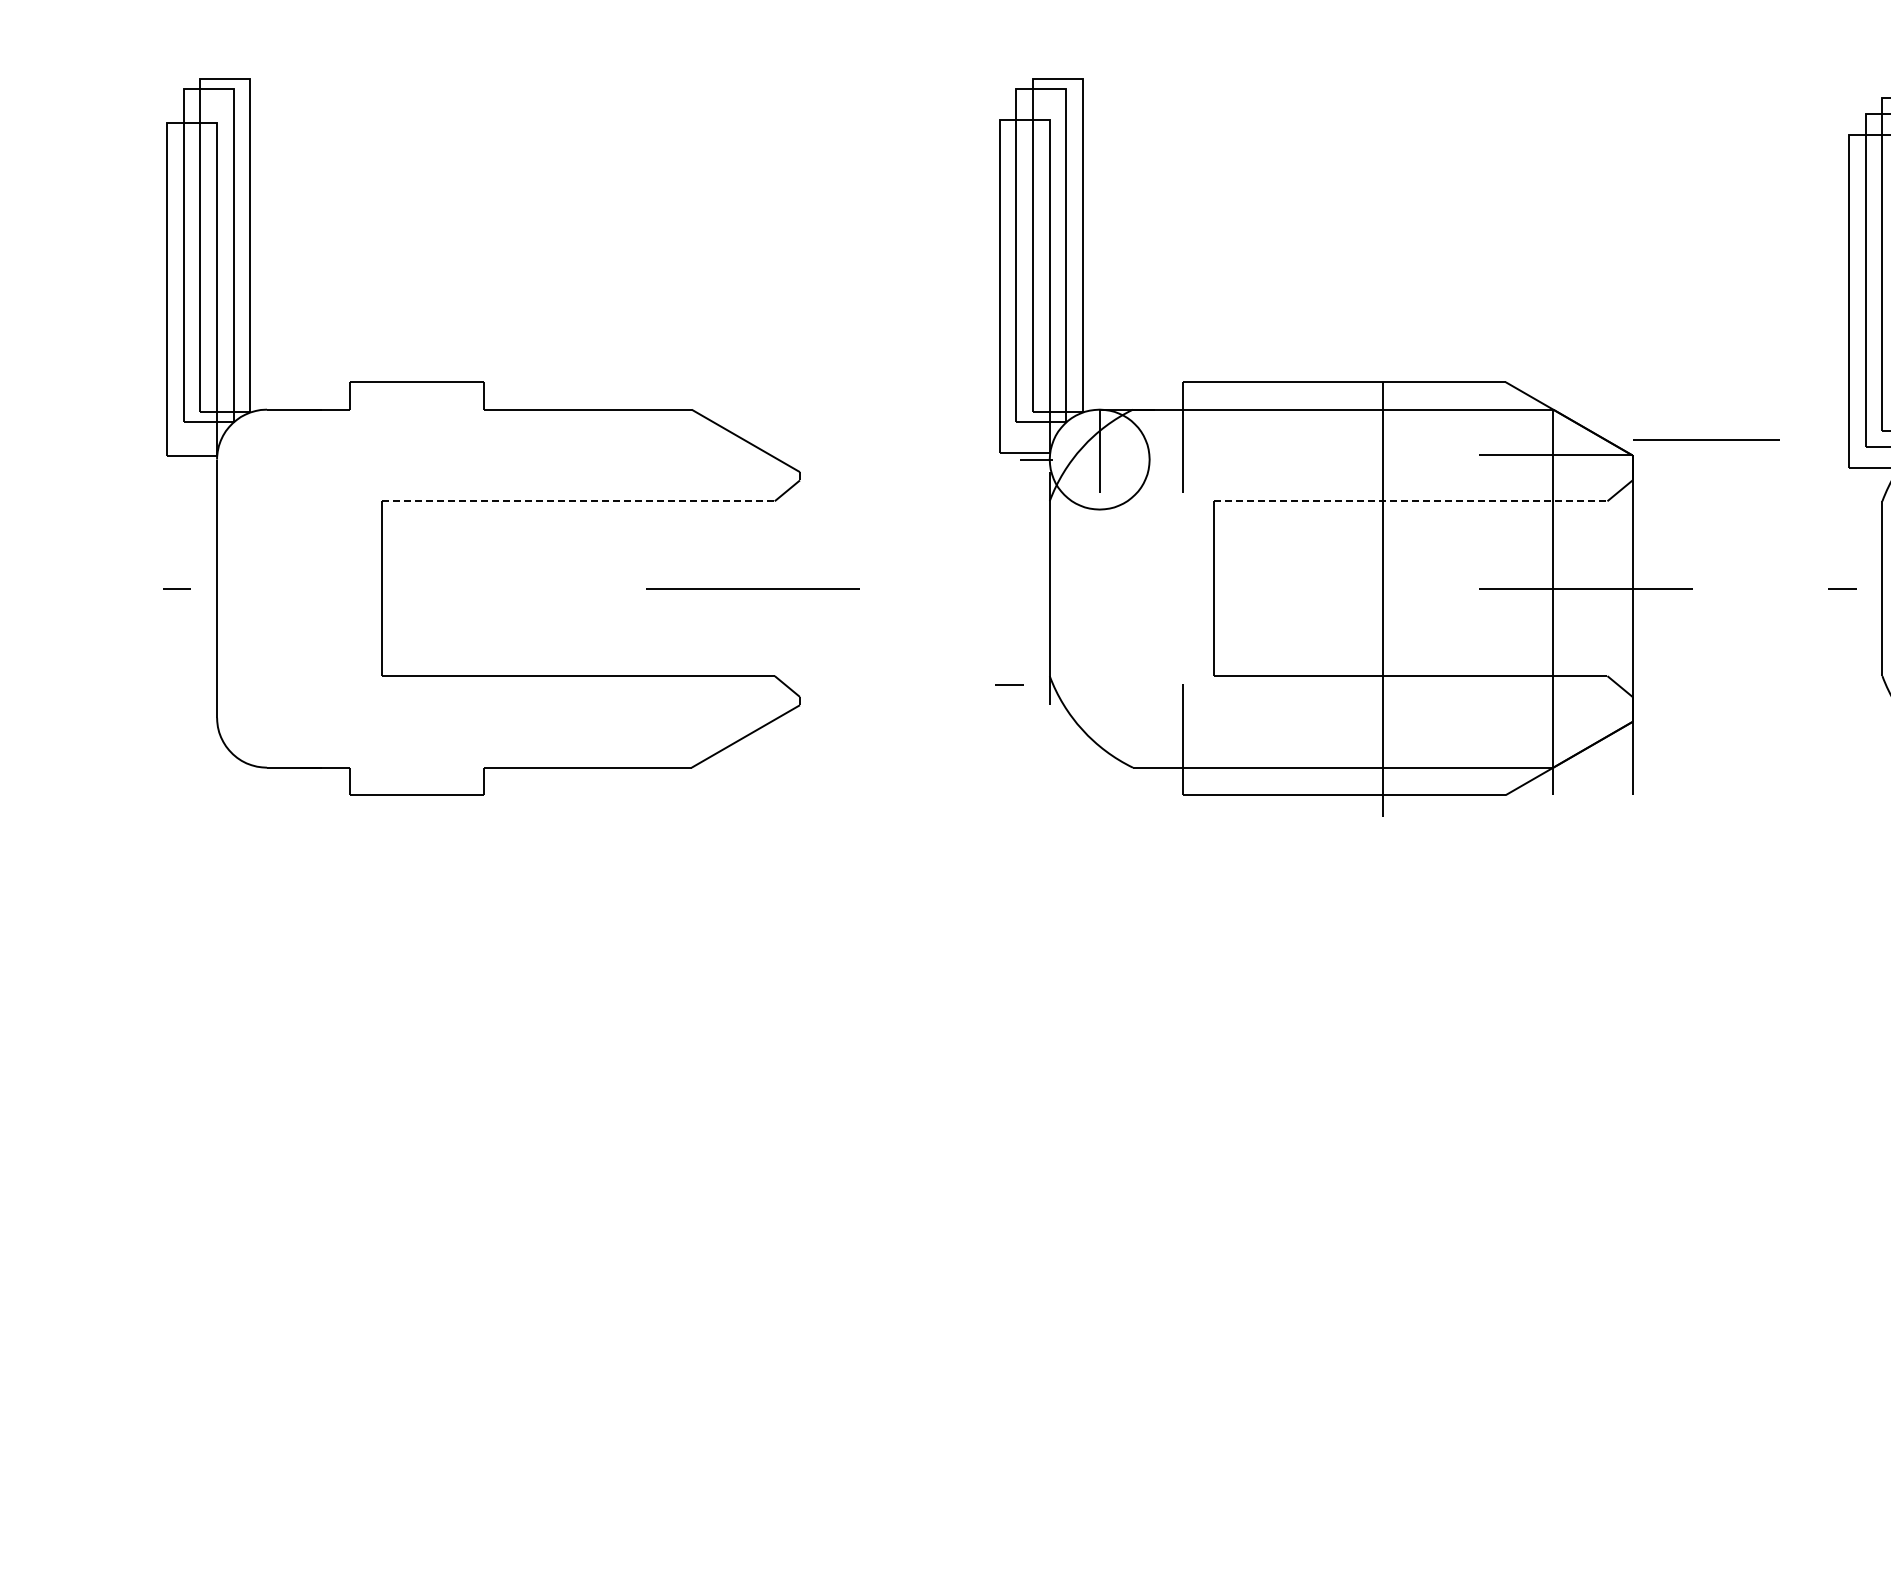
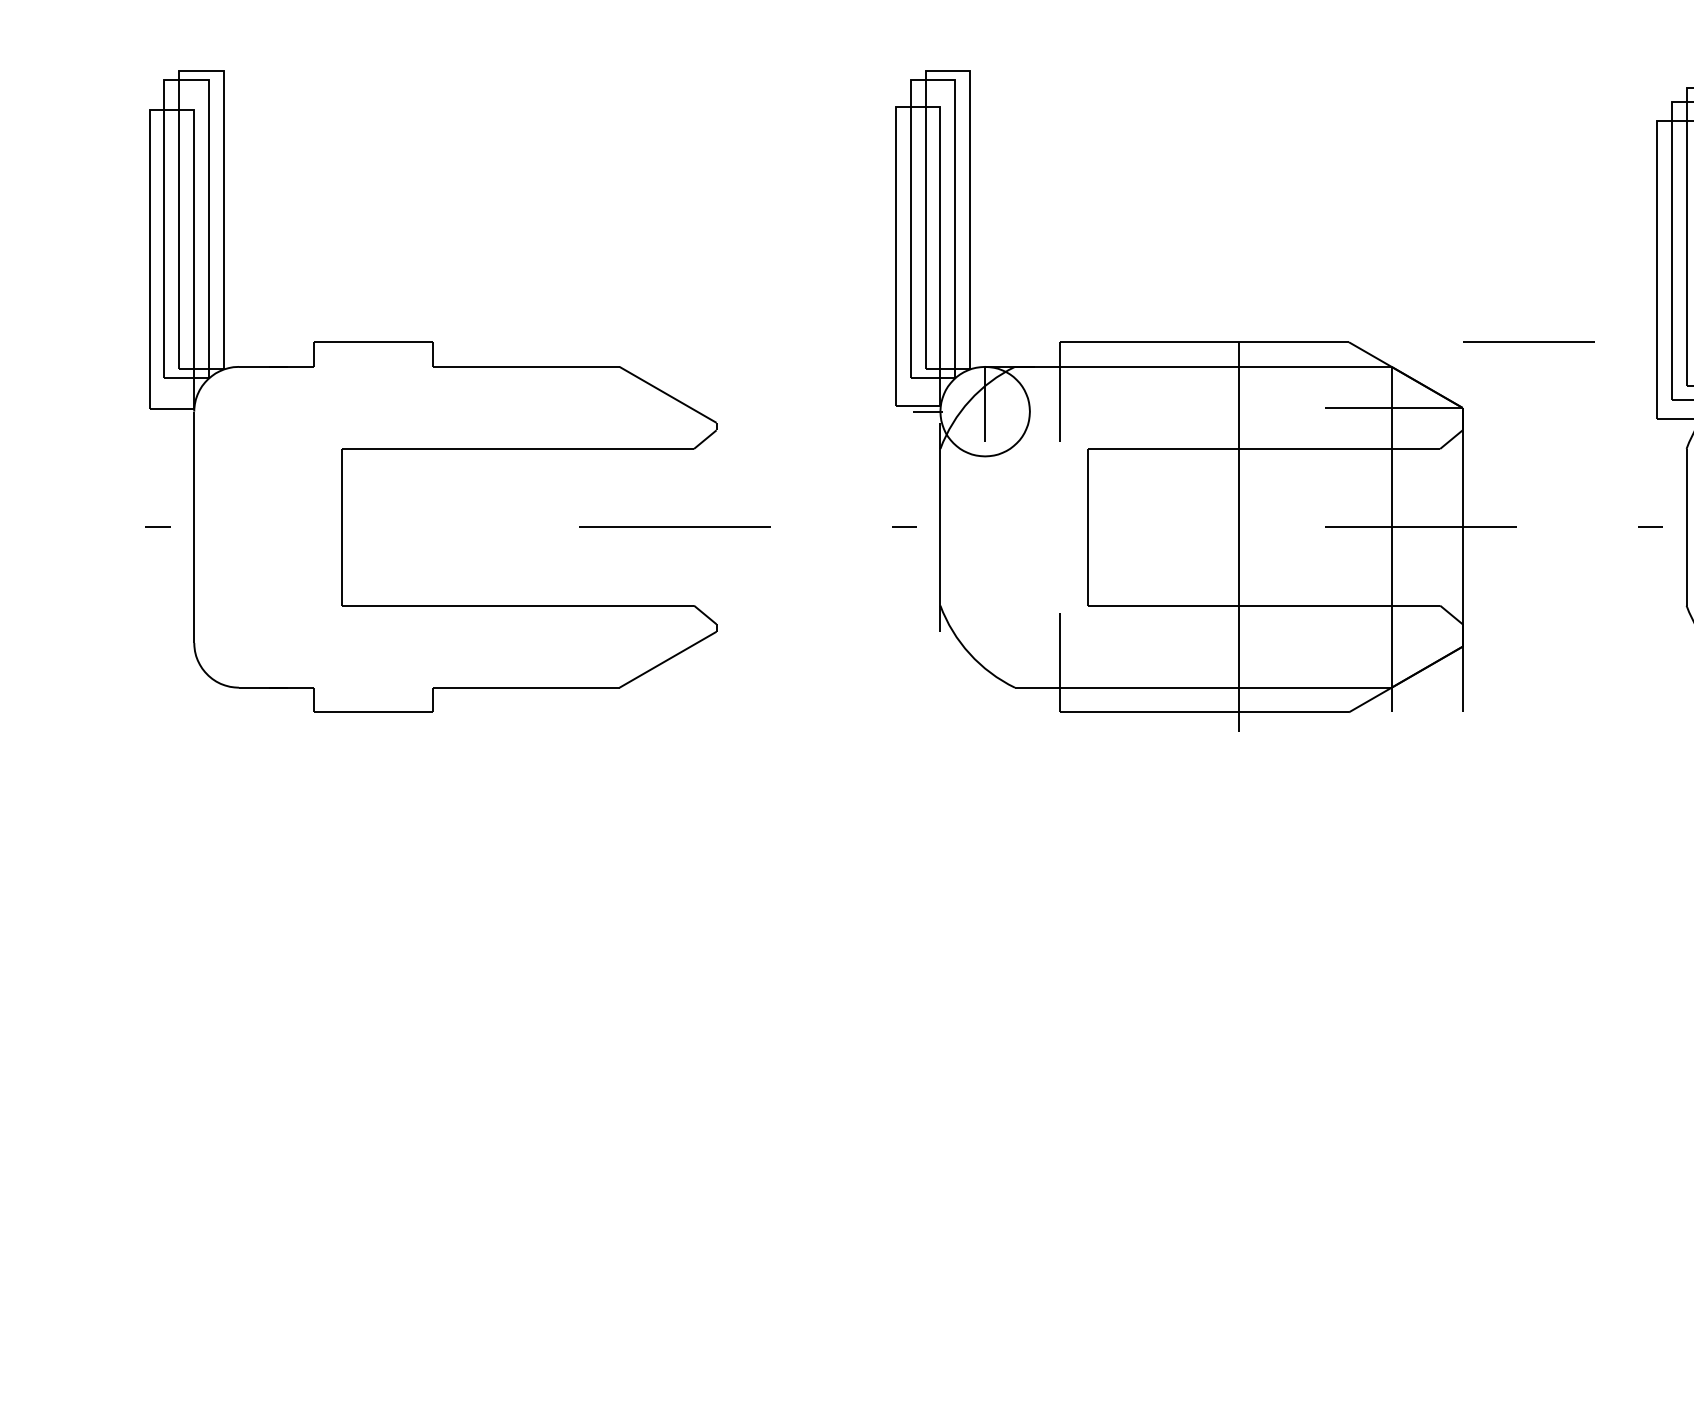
line: (1706, 439) -> (1528, 341), moved
line: (578, 501) -> (518, 449), dashed -> solid
line: (1410, 501) -> (1263, 449), dashed -> solid
line: (1009, 684) -> (904, 527), moved

